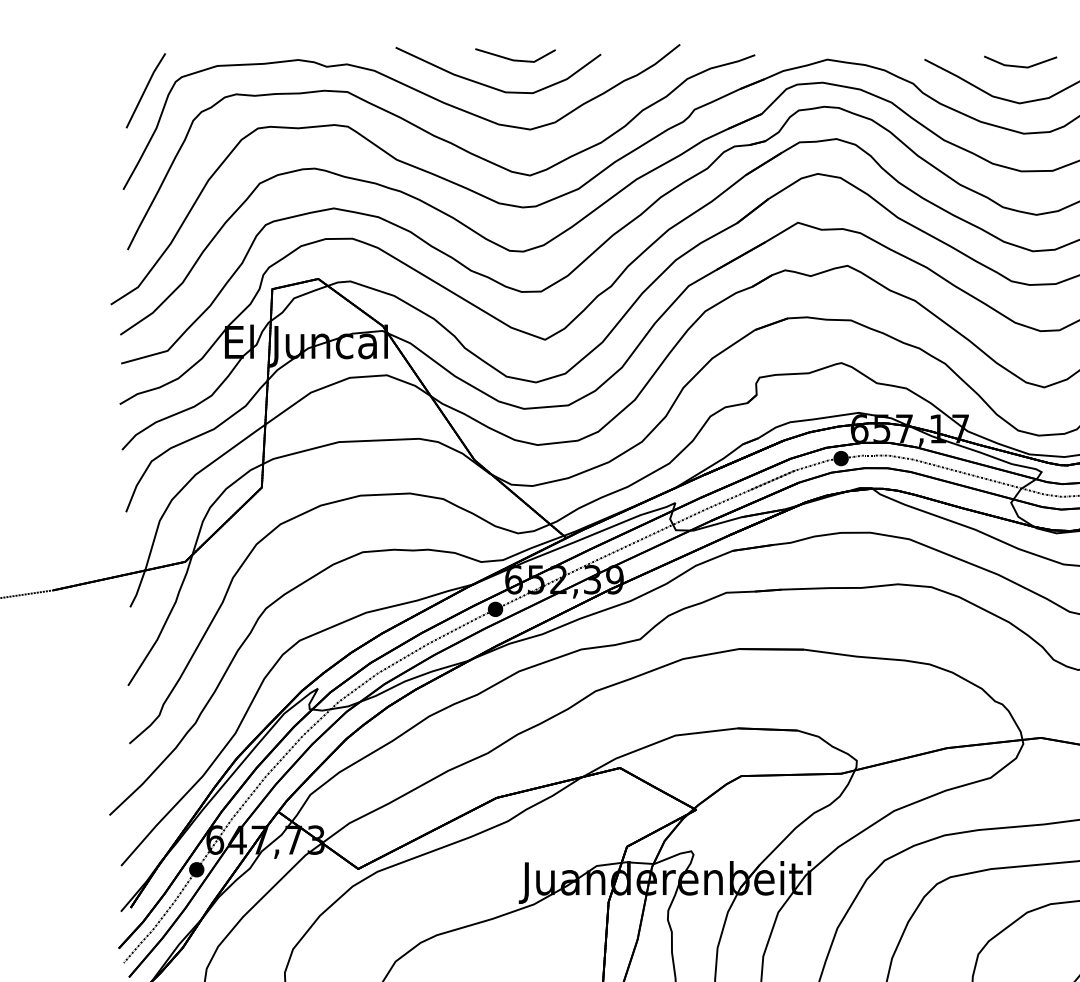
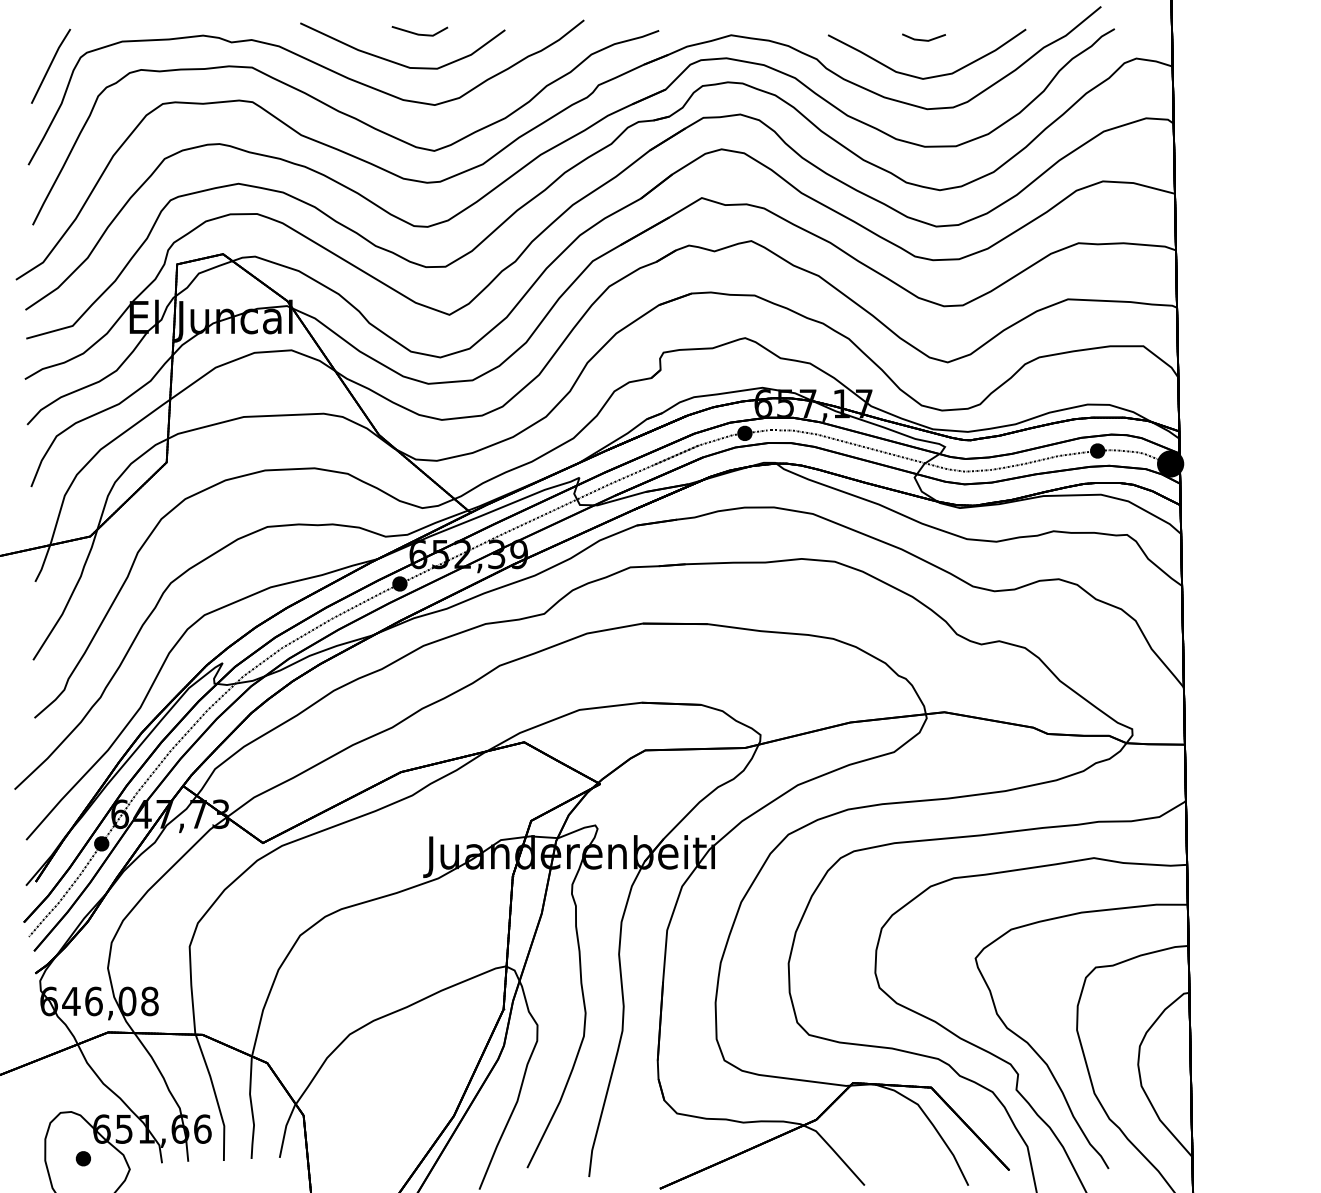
part: (515, 55) -> (419, 31), size x0.7
part: (1020, 61) -> (923, 37), size x0.6

